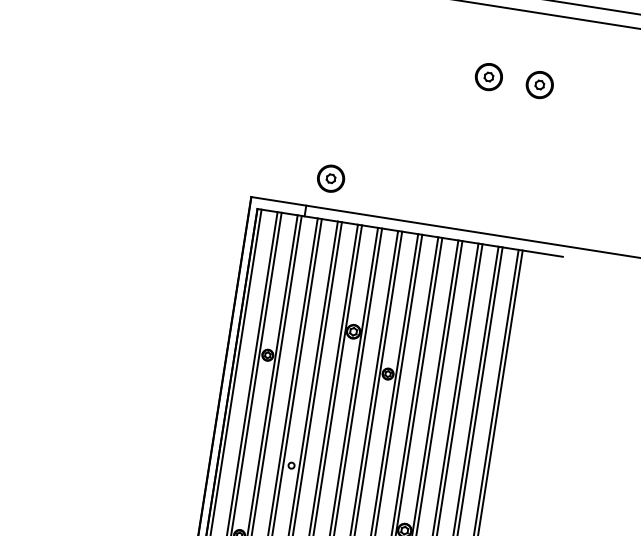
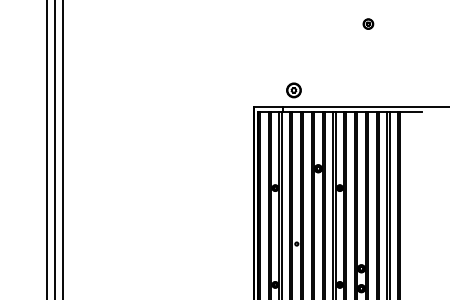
part: (489, 75) -> (368, 23), size x0.7
part: (539, 83) -> (395, 23), removed

